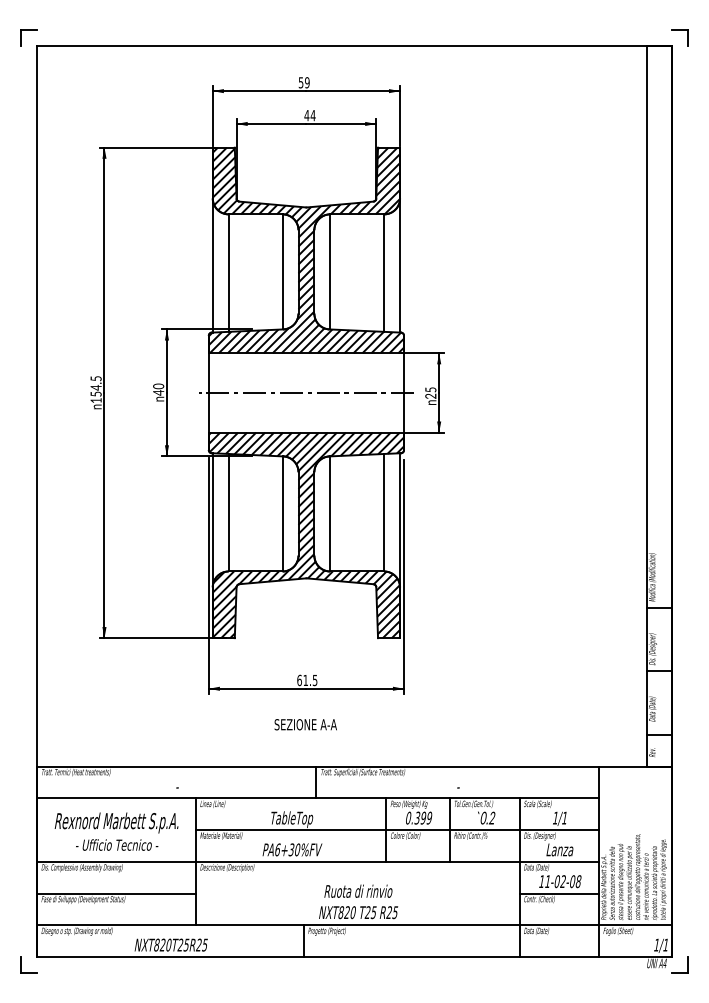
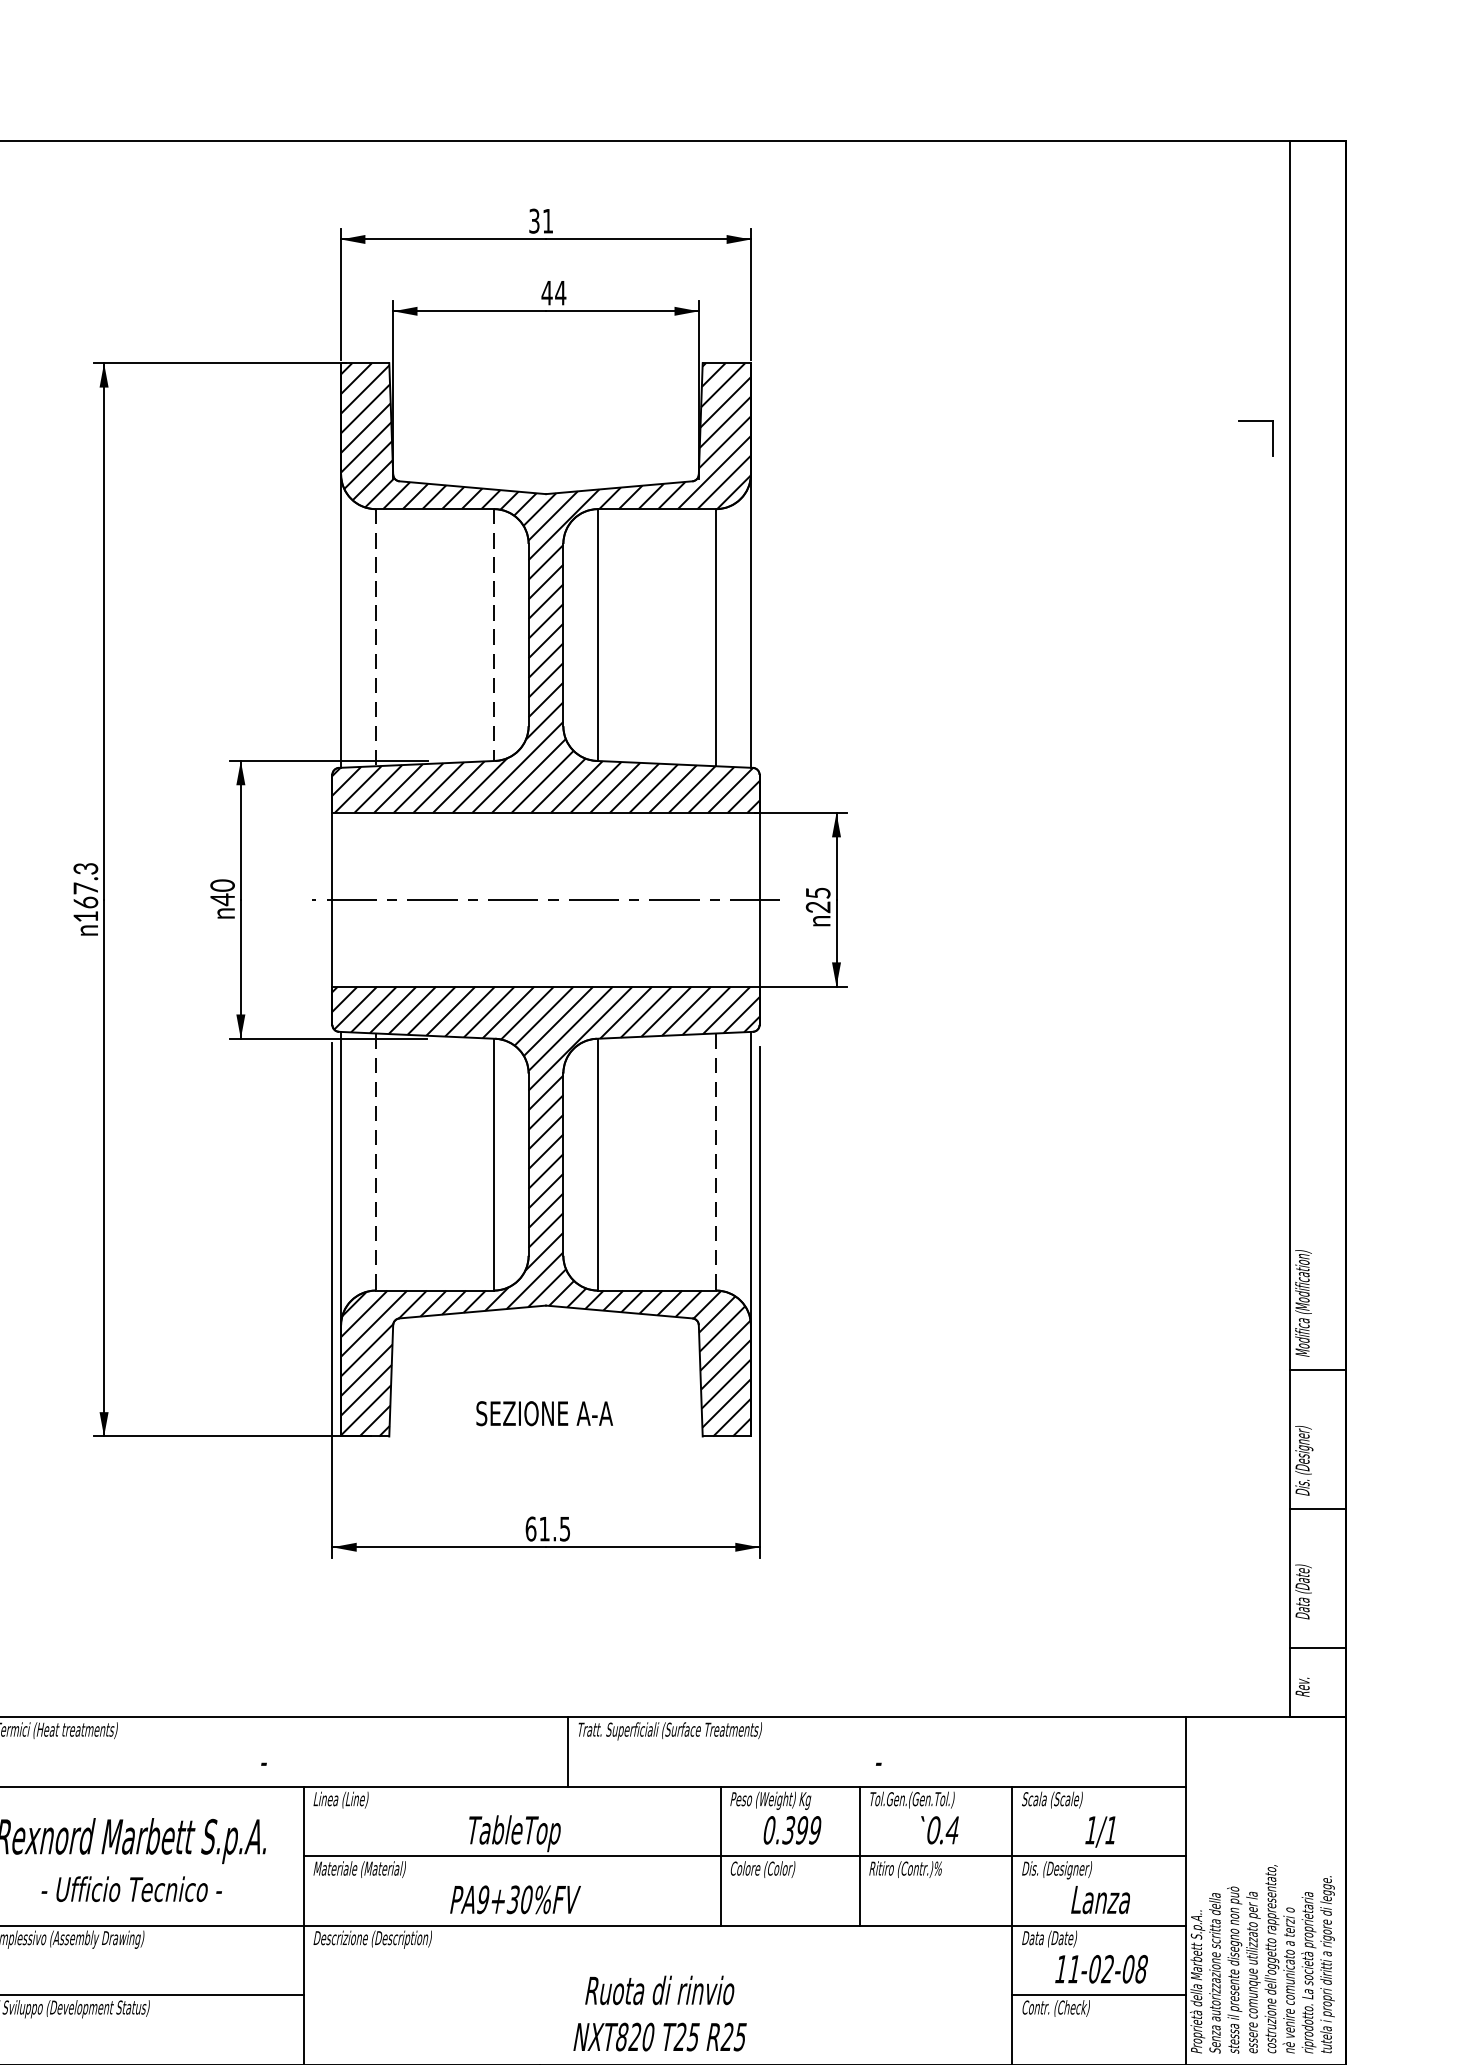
part: (679, 30) -> (1255, 421), moved
text: (304, 82) -> (541, 220), 59 -> 31
line: (282, 271) -> (493, 634), solid -> dashed
line: (228, 273) -> (375, 638), solid -> dashed
text: (95, 386) -> (84, 885), 154.5 -> 167.3
line: (228, 512) -> (375, 1161), solid -> dashed
line: (384, 512) -> (716, 1161), solid -> dashed
text: (305, 724) -> (543, 1413), moved
text: (491, 817) -> (950, 1828), 0.2 -> 0.4
text: (277, 849) -> (482, 1898), PA6+30%FV -> PA9+30%FV

